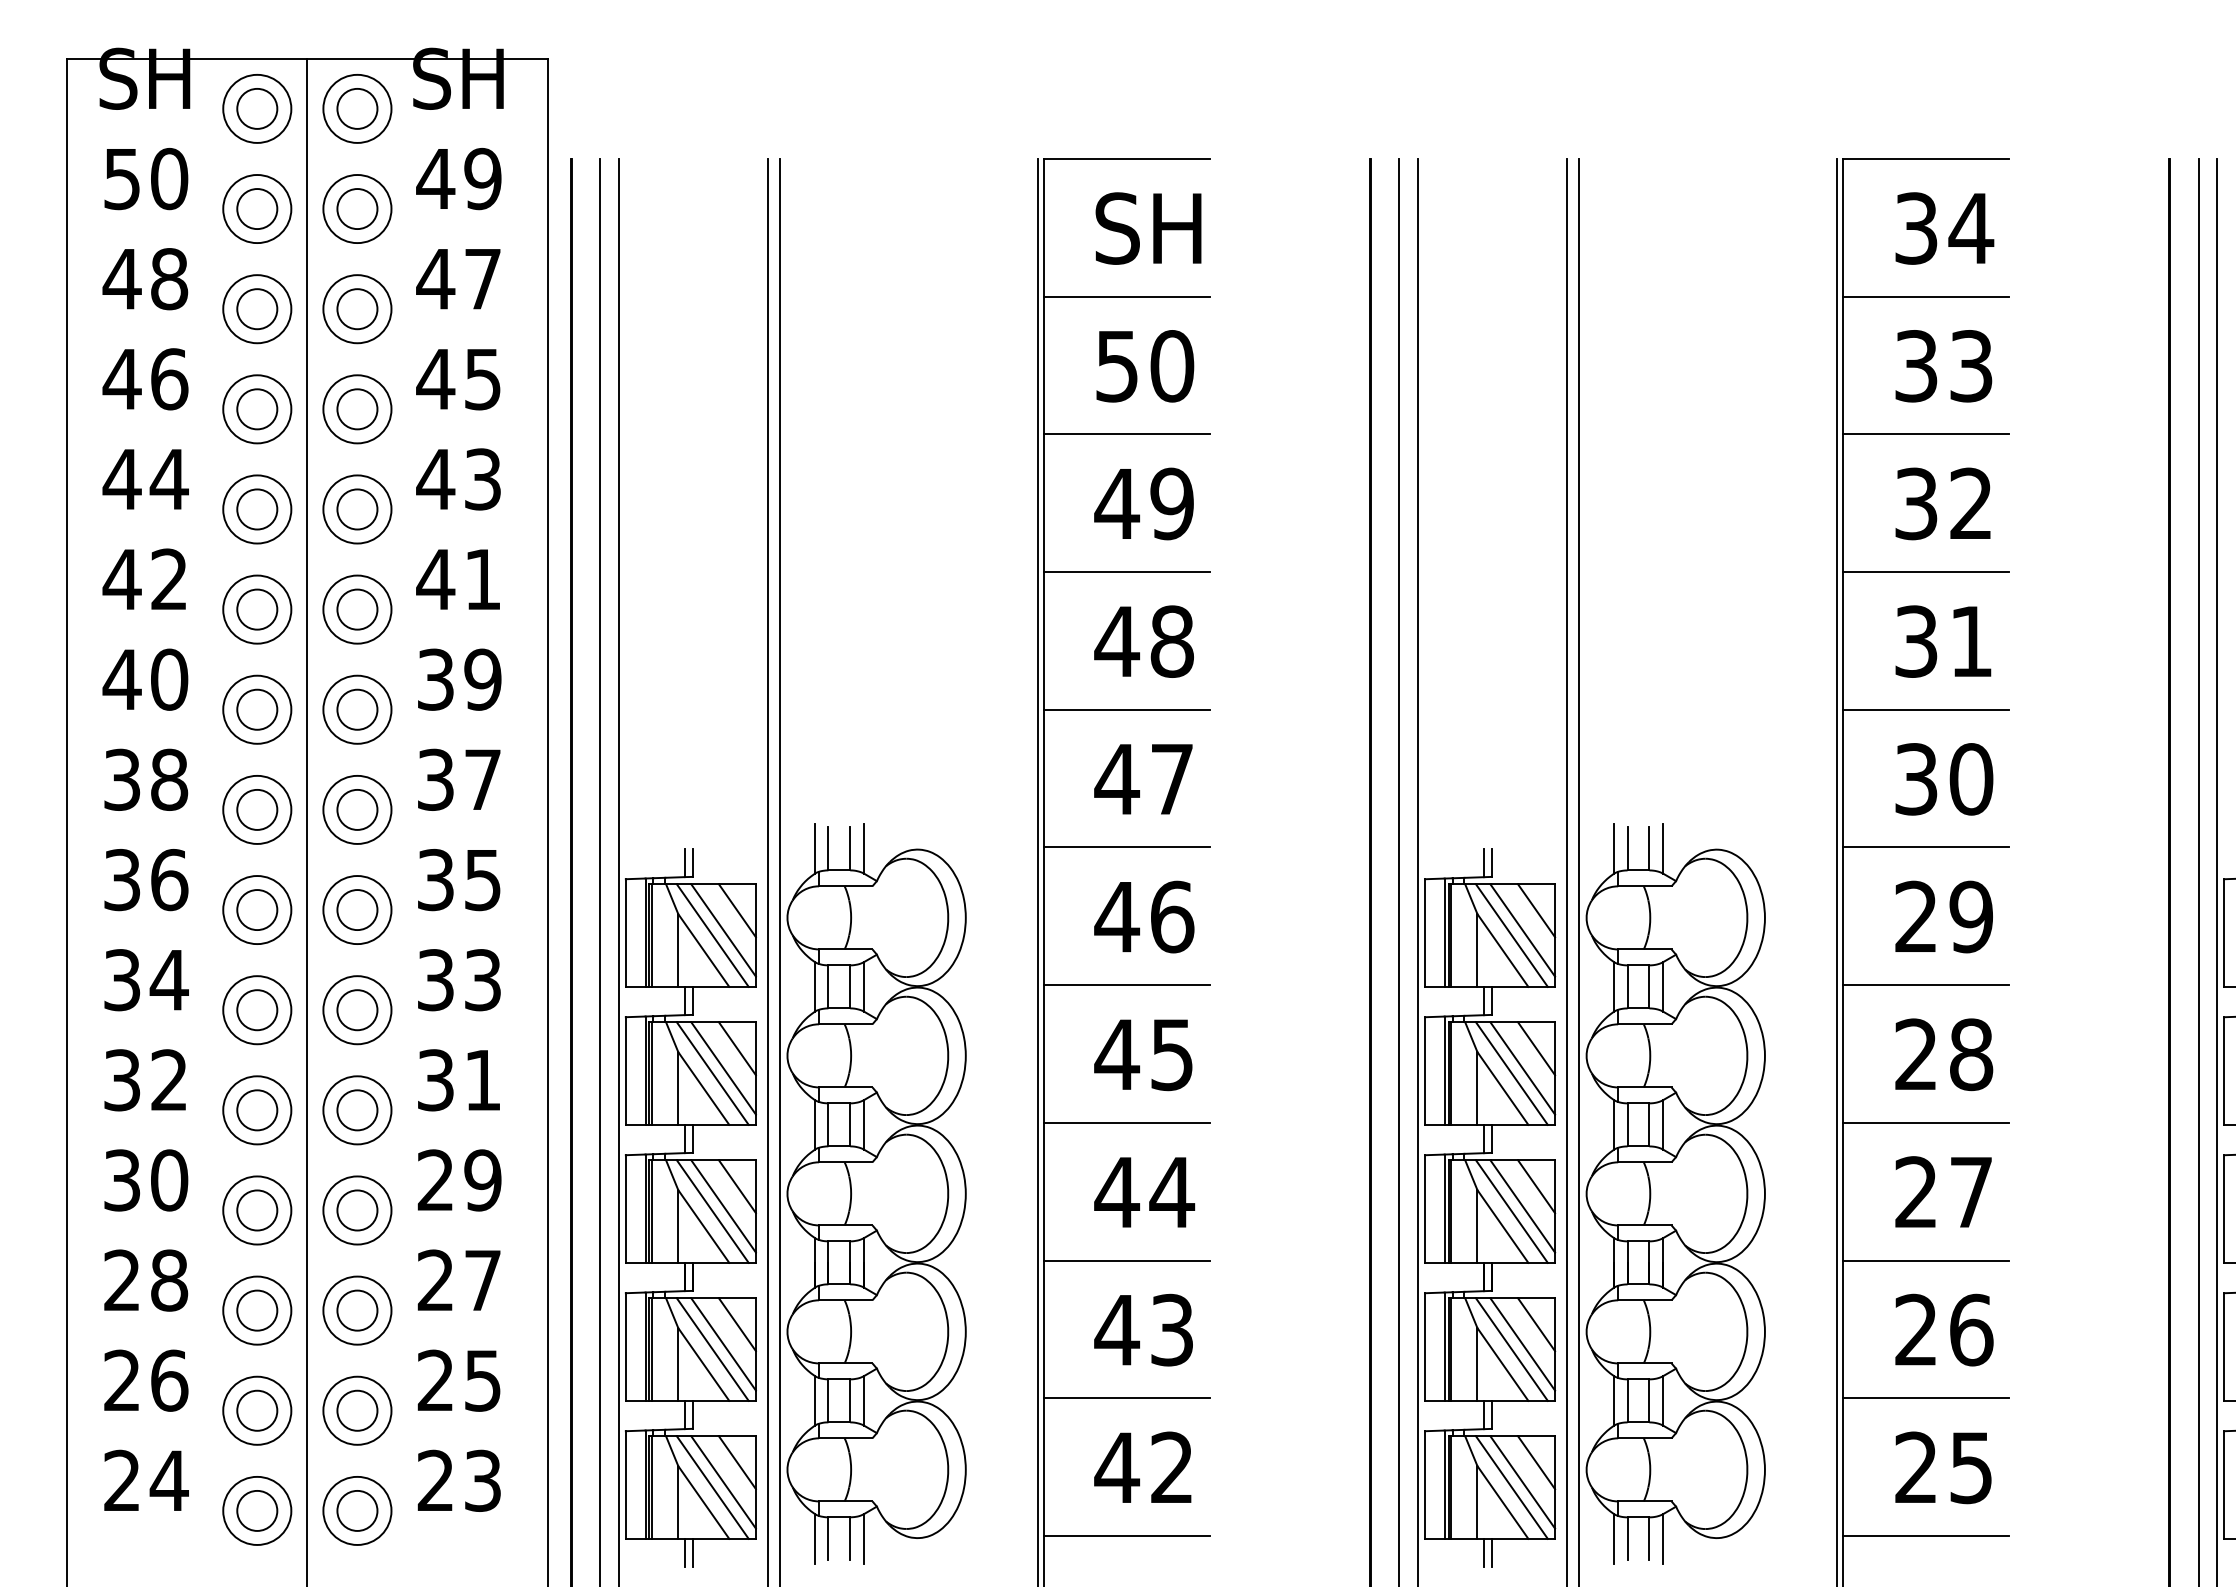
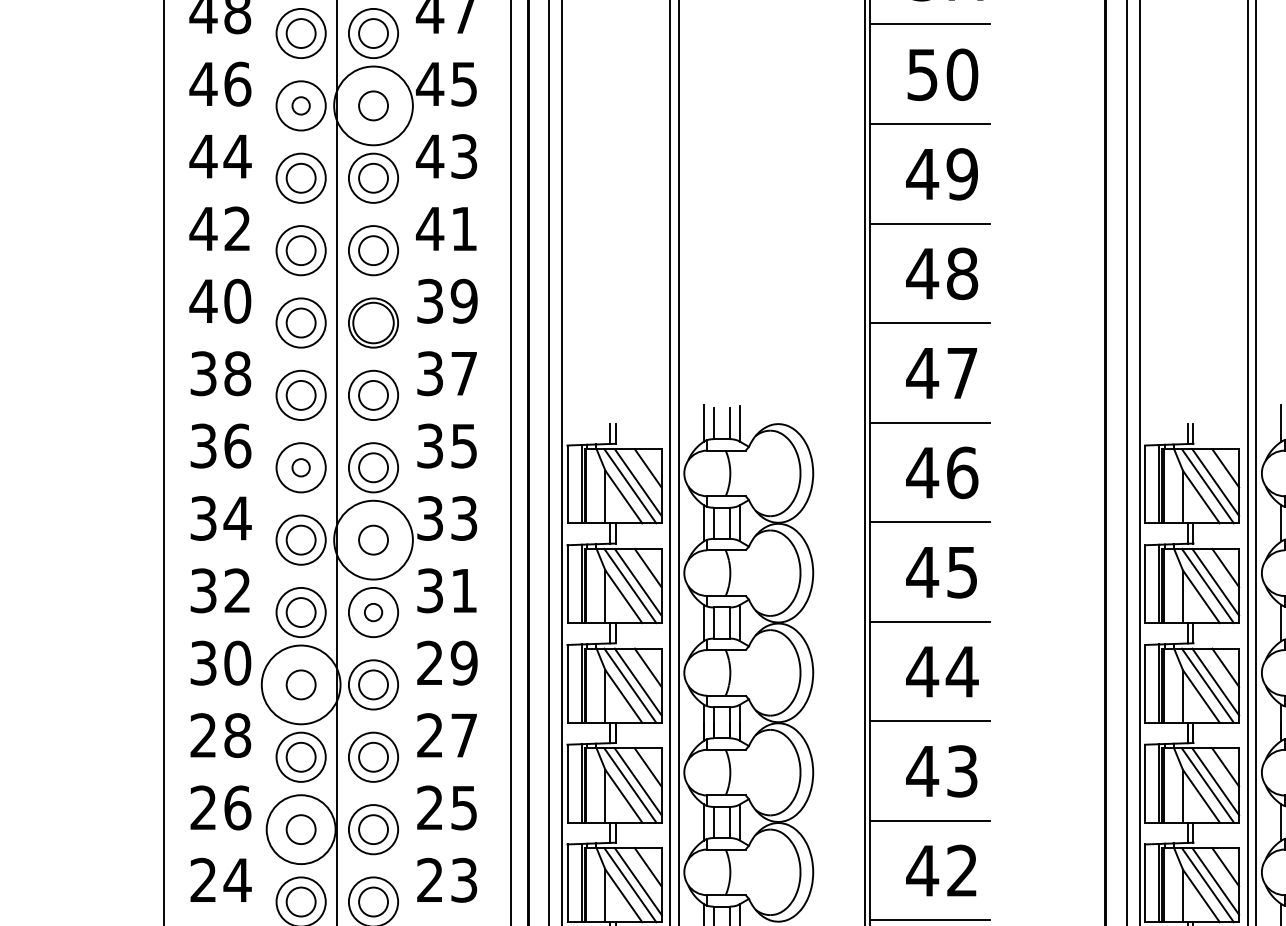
circle: (257, 409) -> (301, 106), size x0.6
circle: (357, 409) -> (373, 106), size x1.6
circle: (357, 709) -> (373, 322), size x1.4
circle: (257, 910) -> (301, 468), size x0.6
circle: (357, 1010) -> (373, 540), size x1.6
circle: (357, 1110) -> (373, 612), size x0.6
circle: (257, 1210) -> (301, 684), size x1.6
circle: (257, 1410) -> (301, 829), size x1.4

